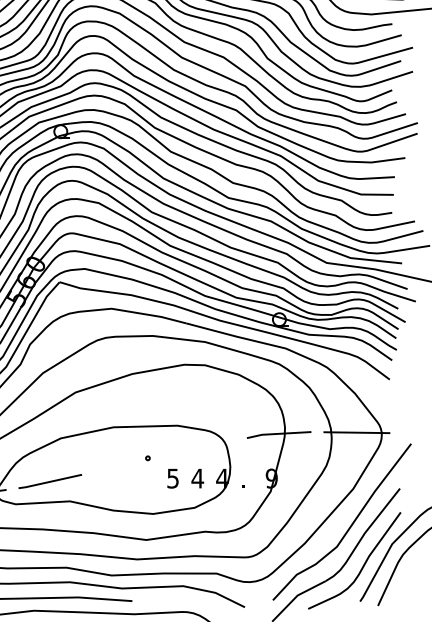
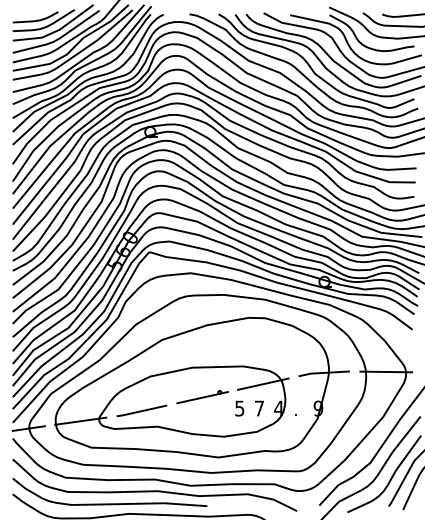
line: (202, 447) -> (263, 383), added
line: (126, 464) -> (202, 397), added
text: (197, 478) -> (259, 408), 4 -> 7

